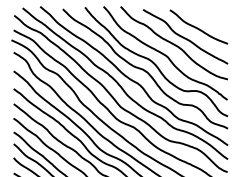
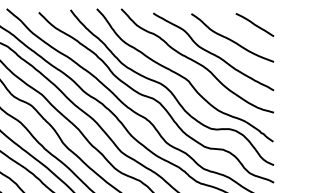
line: (214, 17) -> (254, 24), added

